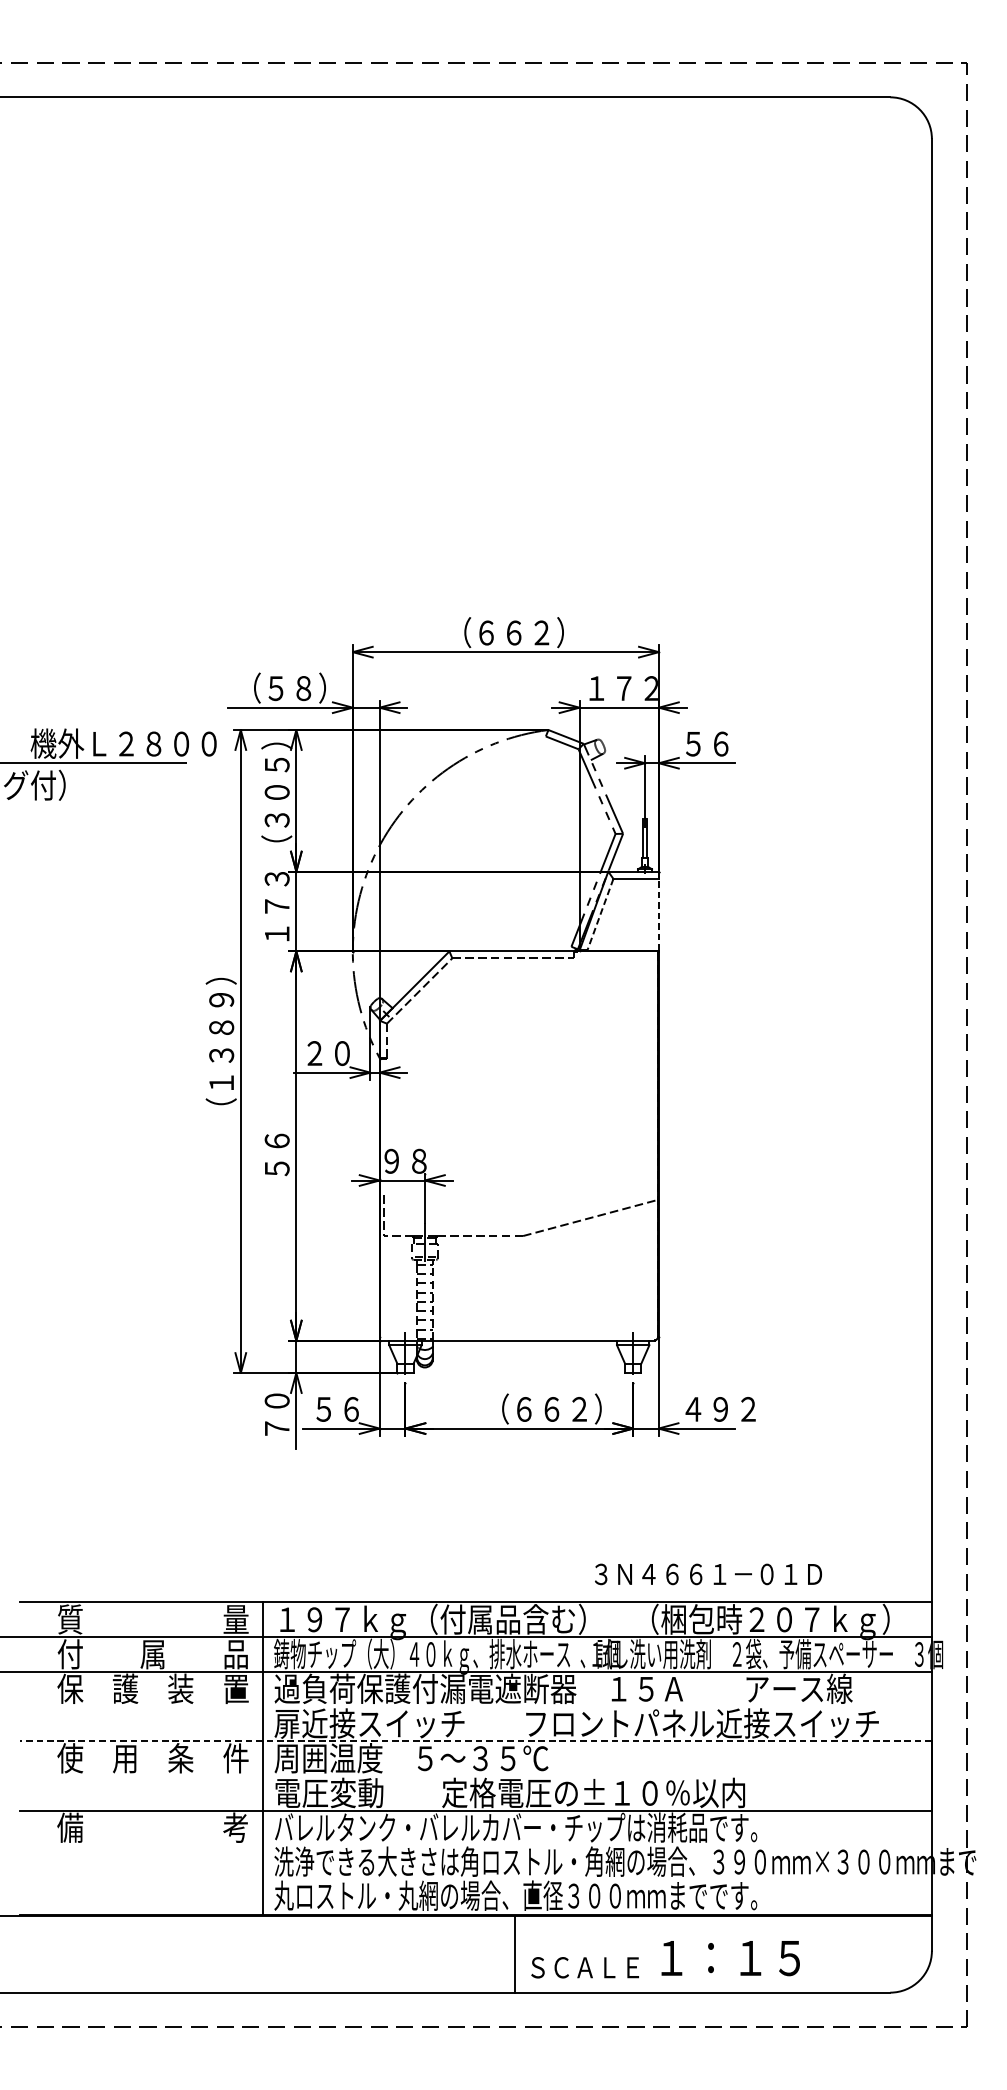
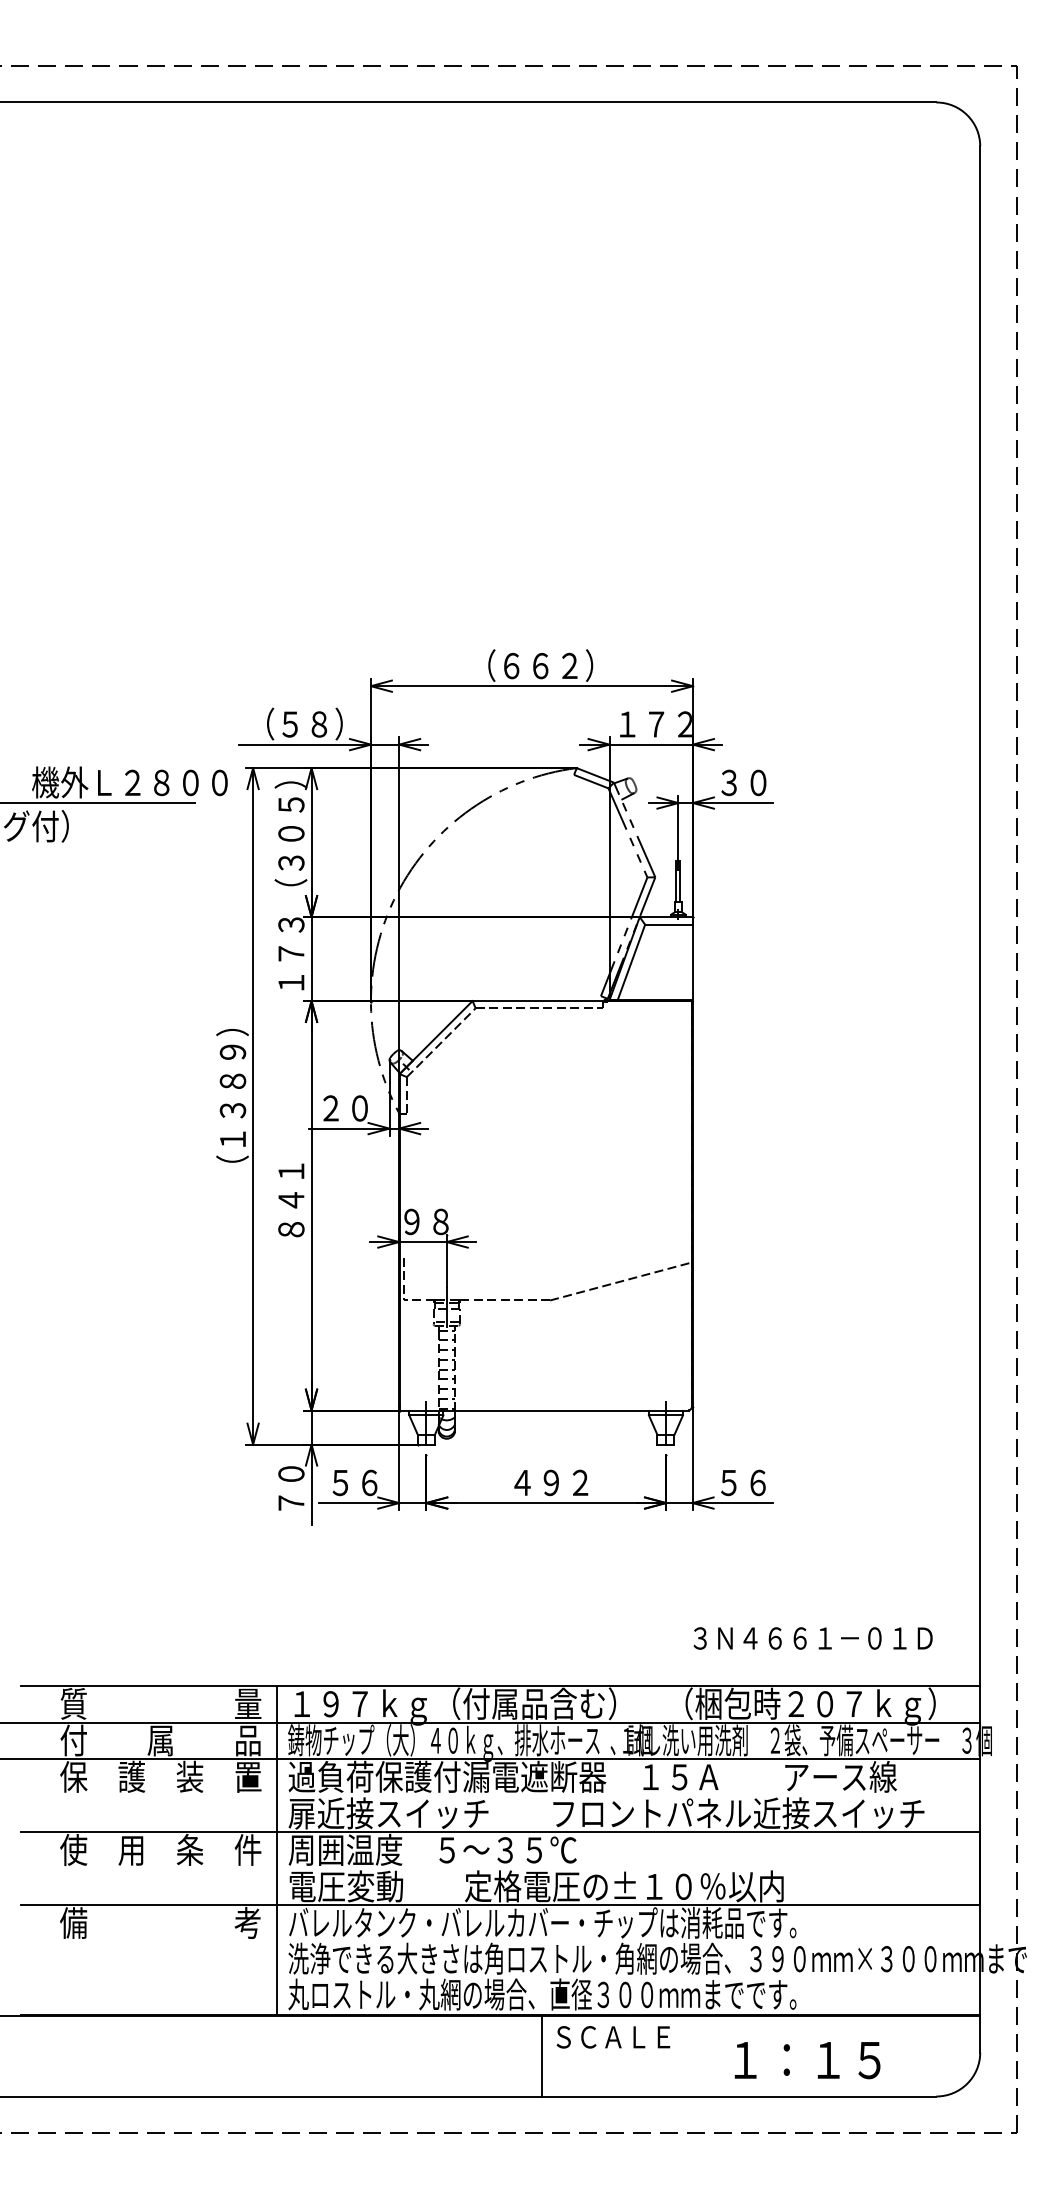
text: (706, 743) -> (743, 782), ５６ -> ３０
line: (600, 914) -> (631, 962), dashed -> solid
line: (658, 914) -> (692, 962), dashed -> solid
text: (277, 1141) -> (291, 1200), ５６ -> ８４１
text: (545, 1409) -> (573, 1482), （６６２） -> ４９２
text: (720, 1409) -> (757, 1482), ４９２ -> ５６
text: (707, 1574) -> (812, 1638), moved
line: (475, 1741) -> (500, 1832), dashed -> solid
text: (730, 1958) -> (807, 2060), moved
text: (585, 1967) -> (613, 2037), moved

